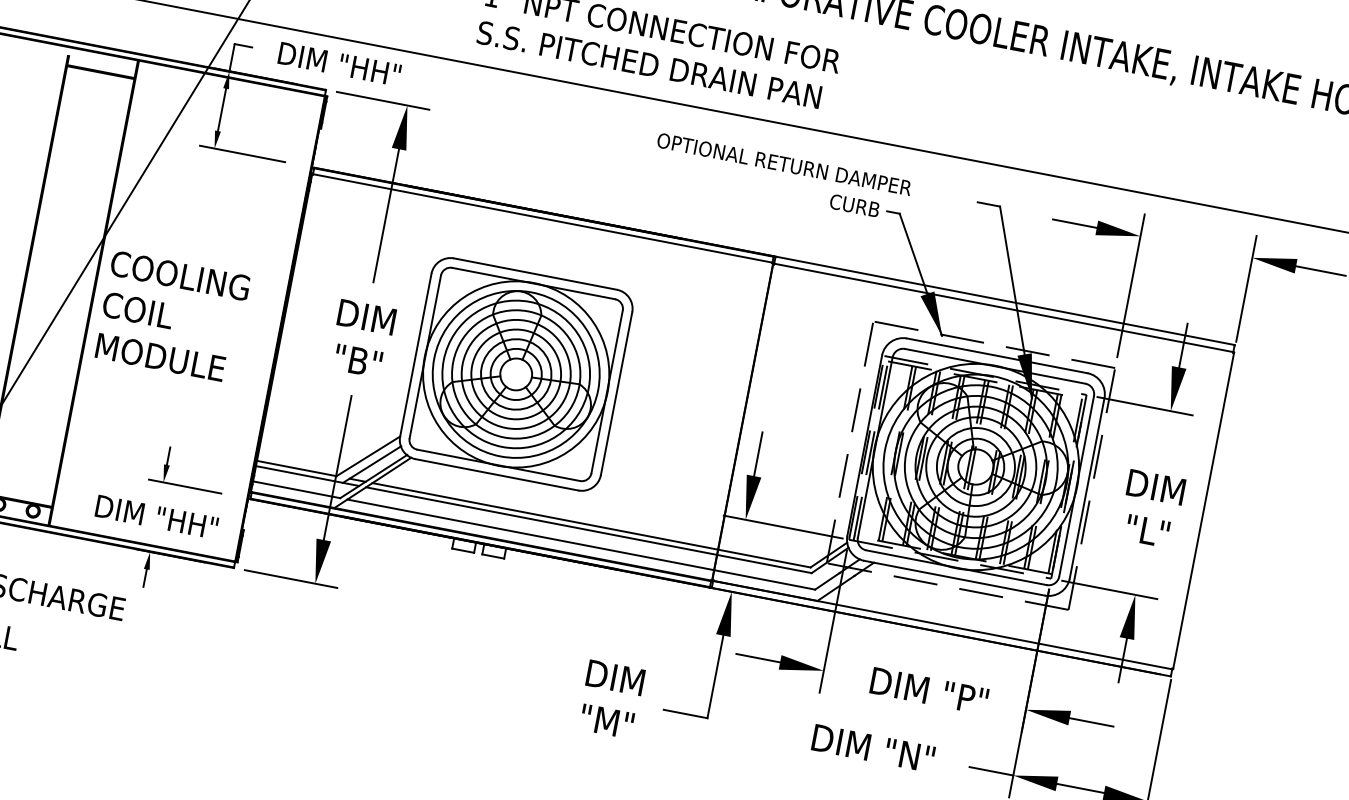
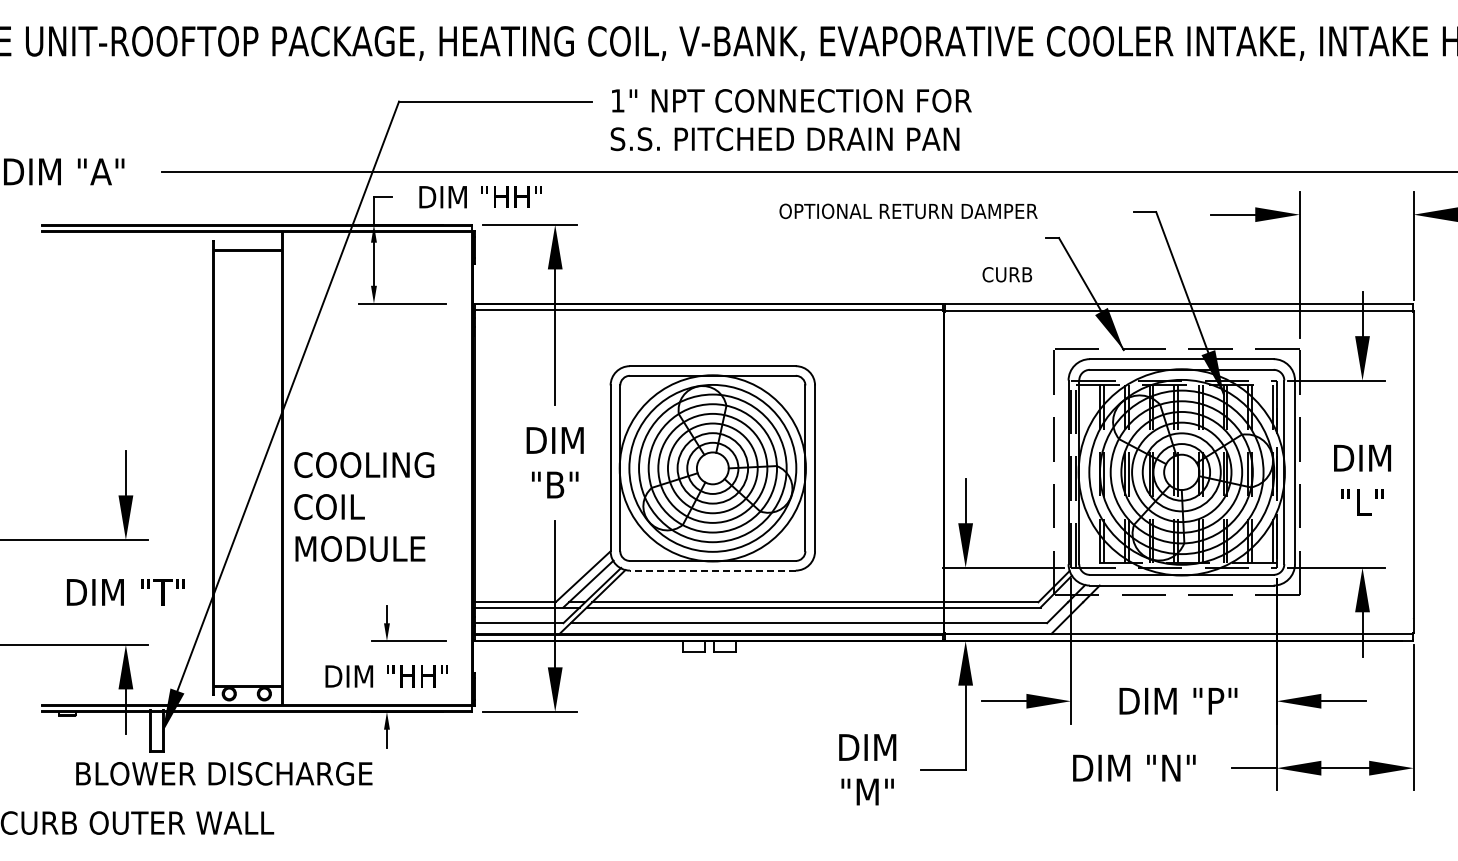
text: (784, 164) -> (908, 211), moved
text: (854, 205) -> (1007, 274), moved
text: (172, 316) -> (364, 506), moved
line: (496, 474) -> (712, 570), solid -> dashed

